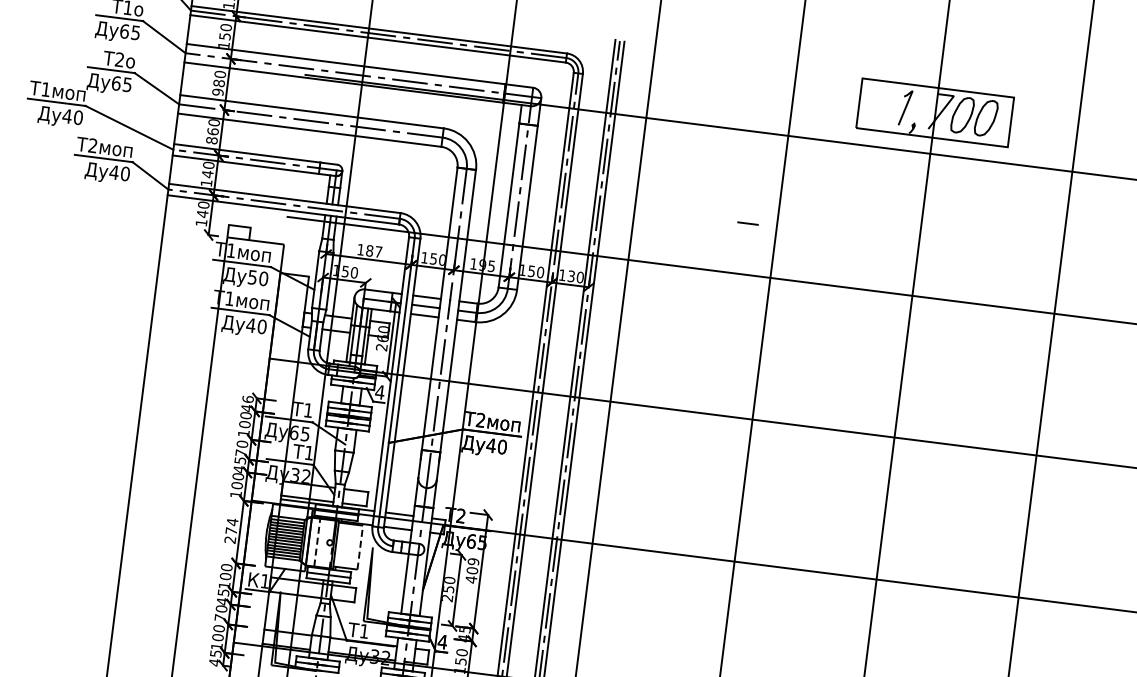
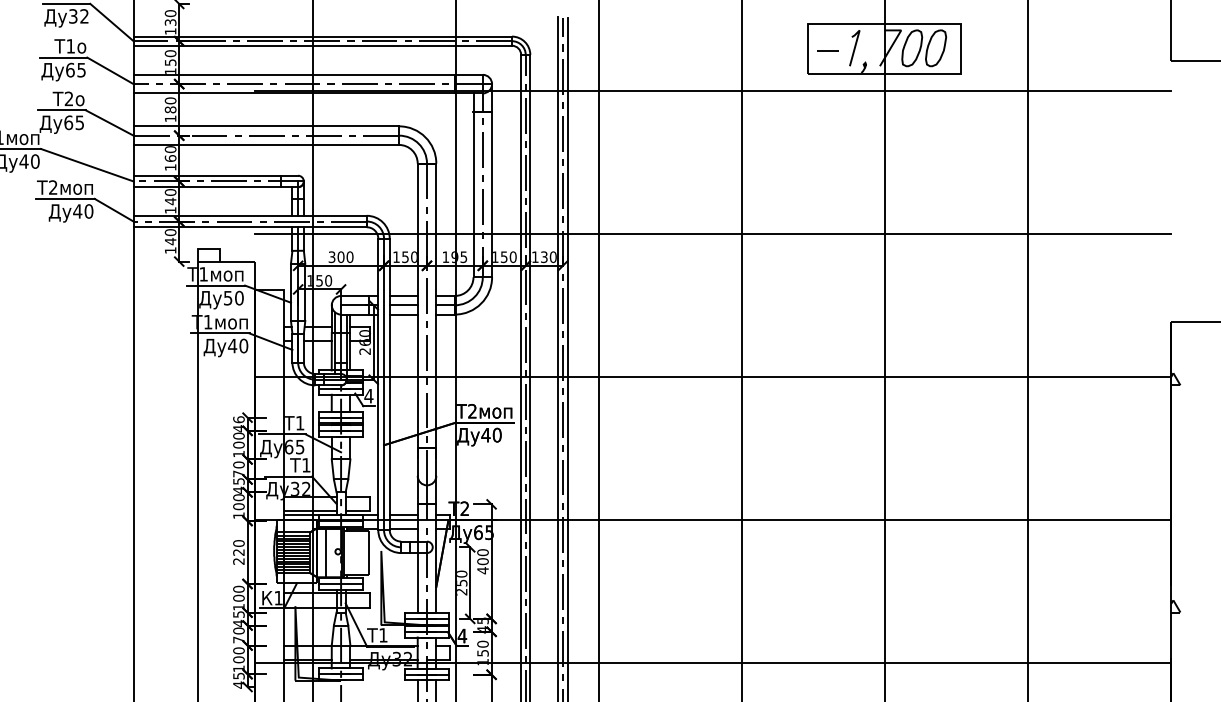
text: (217, 91) -> (170, 118), 980 -> 180
text: (211, 140) -> (170, 167), 860 -> 160
line: (747, 223) -> (827, 50), moved
text: (369, 251) -> (340, 257), 187 -> 300
text: (231, 526) -> (238, 547), 274 -> 220
line: (317, 541) -> (325, 552), dashed -> solid
line: (359, 547) -> (368, 552), dashed -> solid
text: (473, 561) -> (482, 552), 409 -> 400

